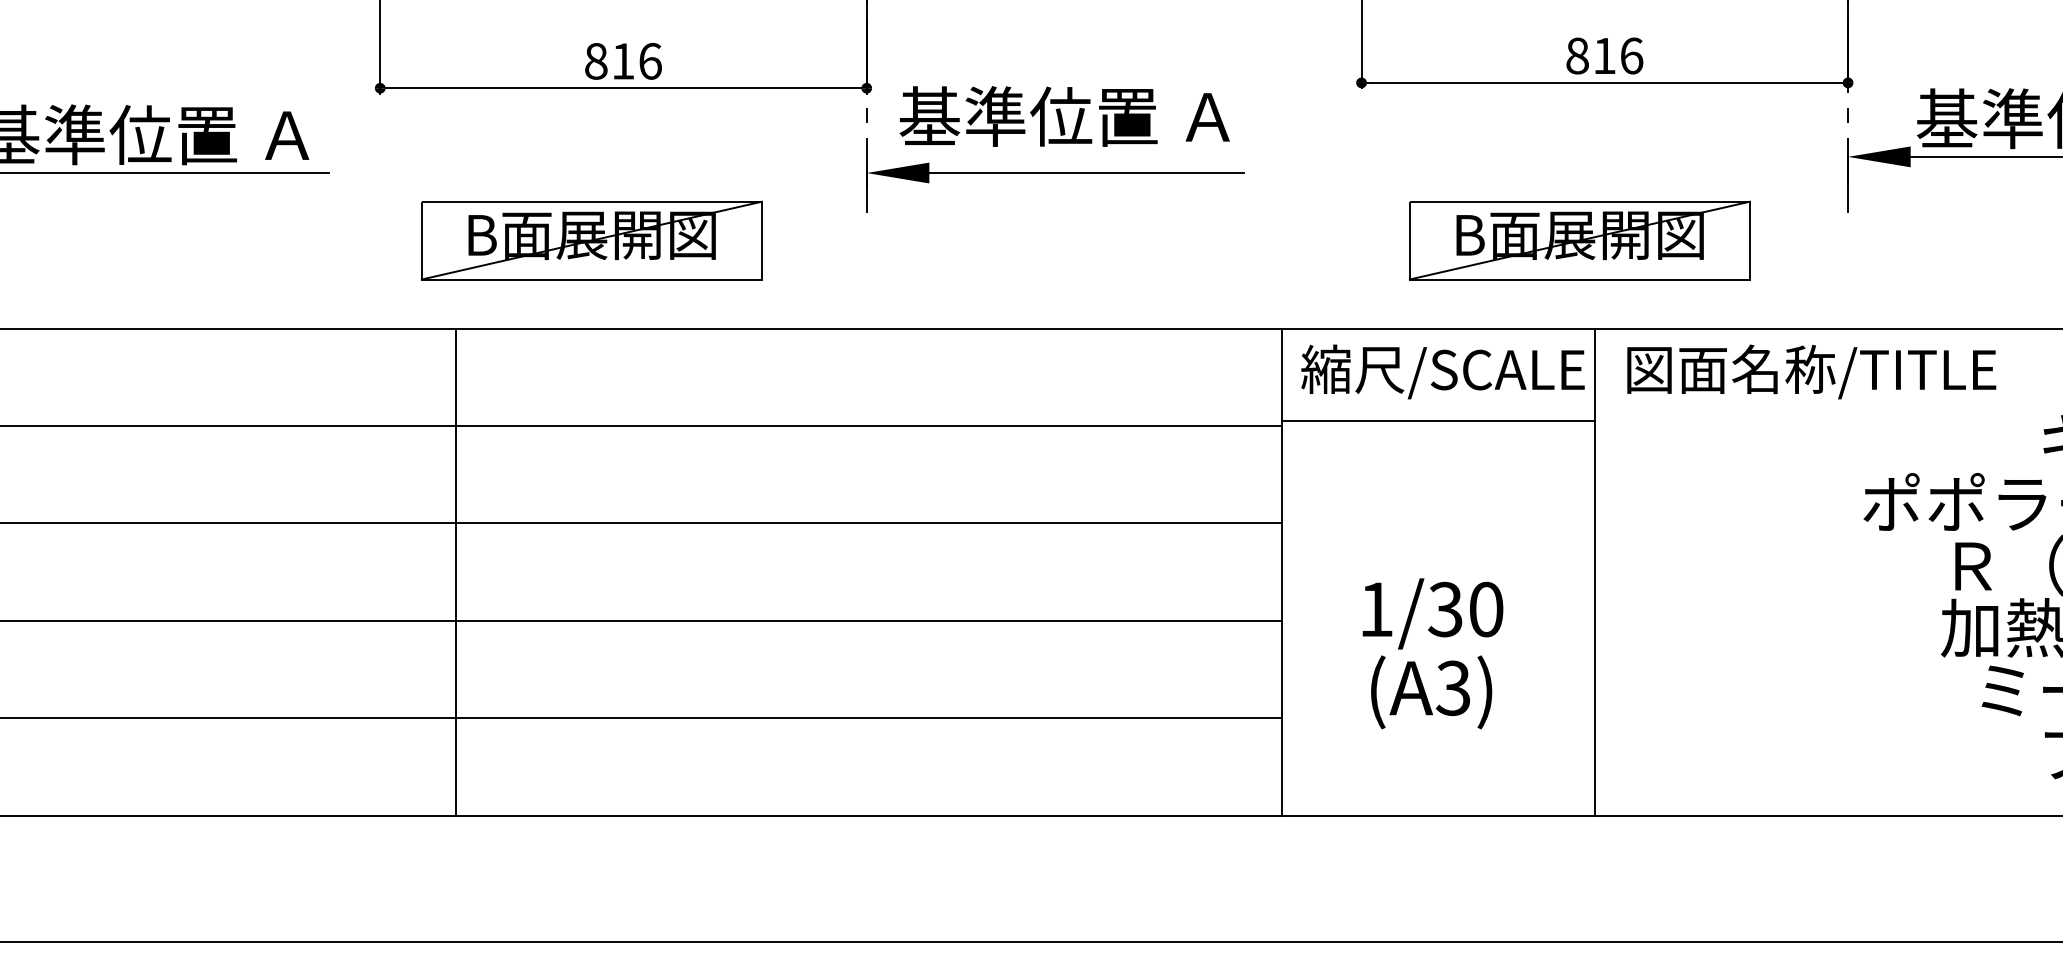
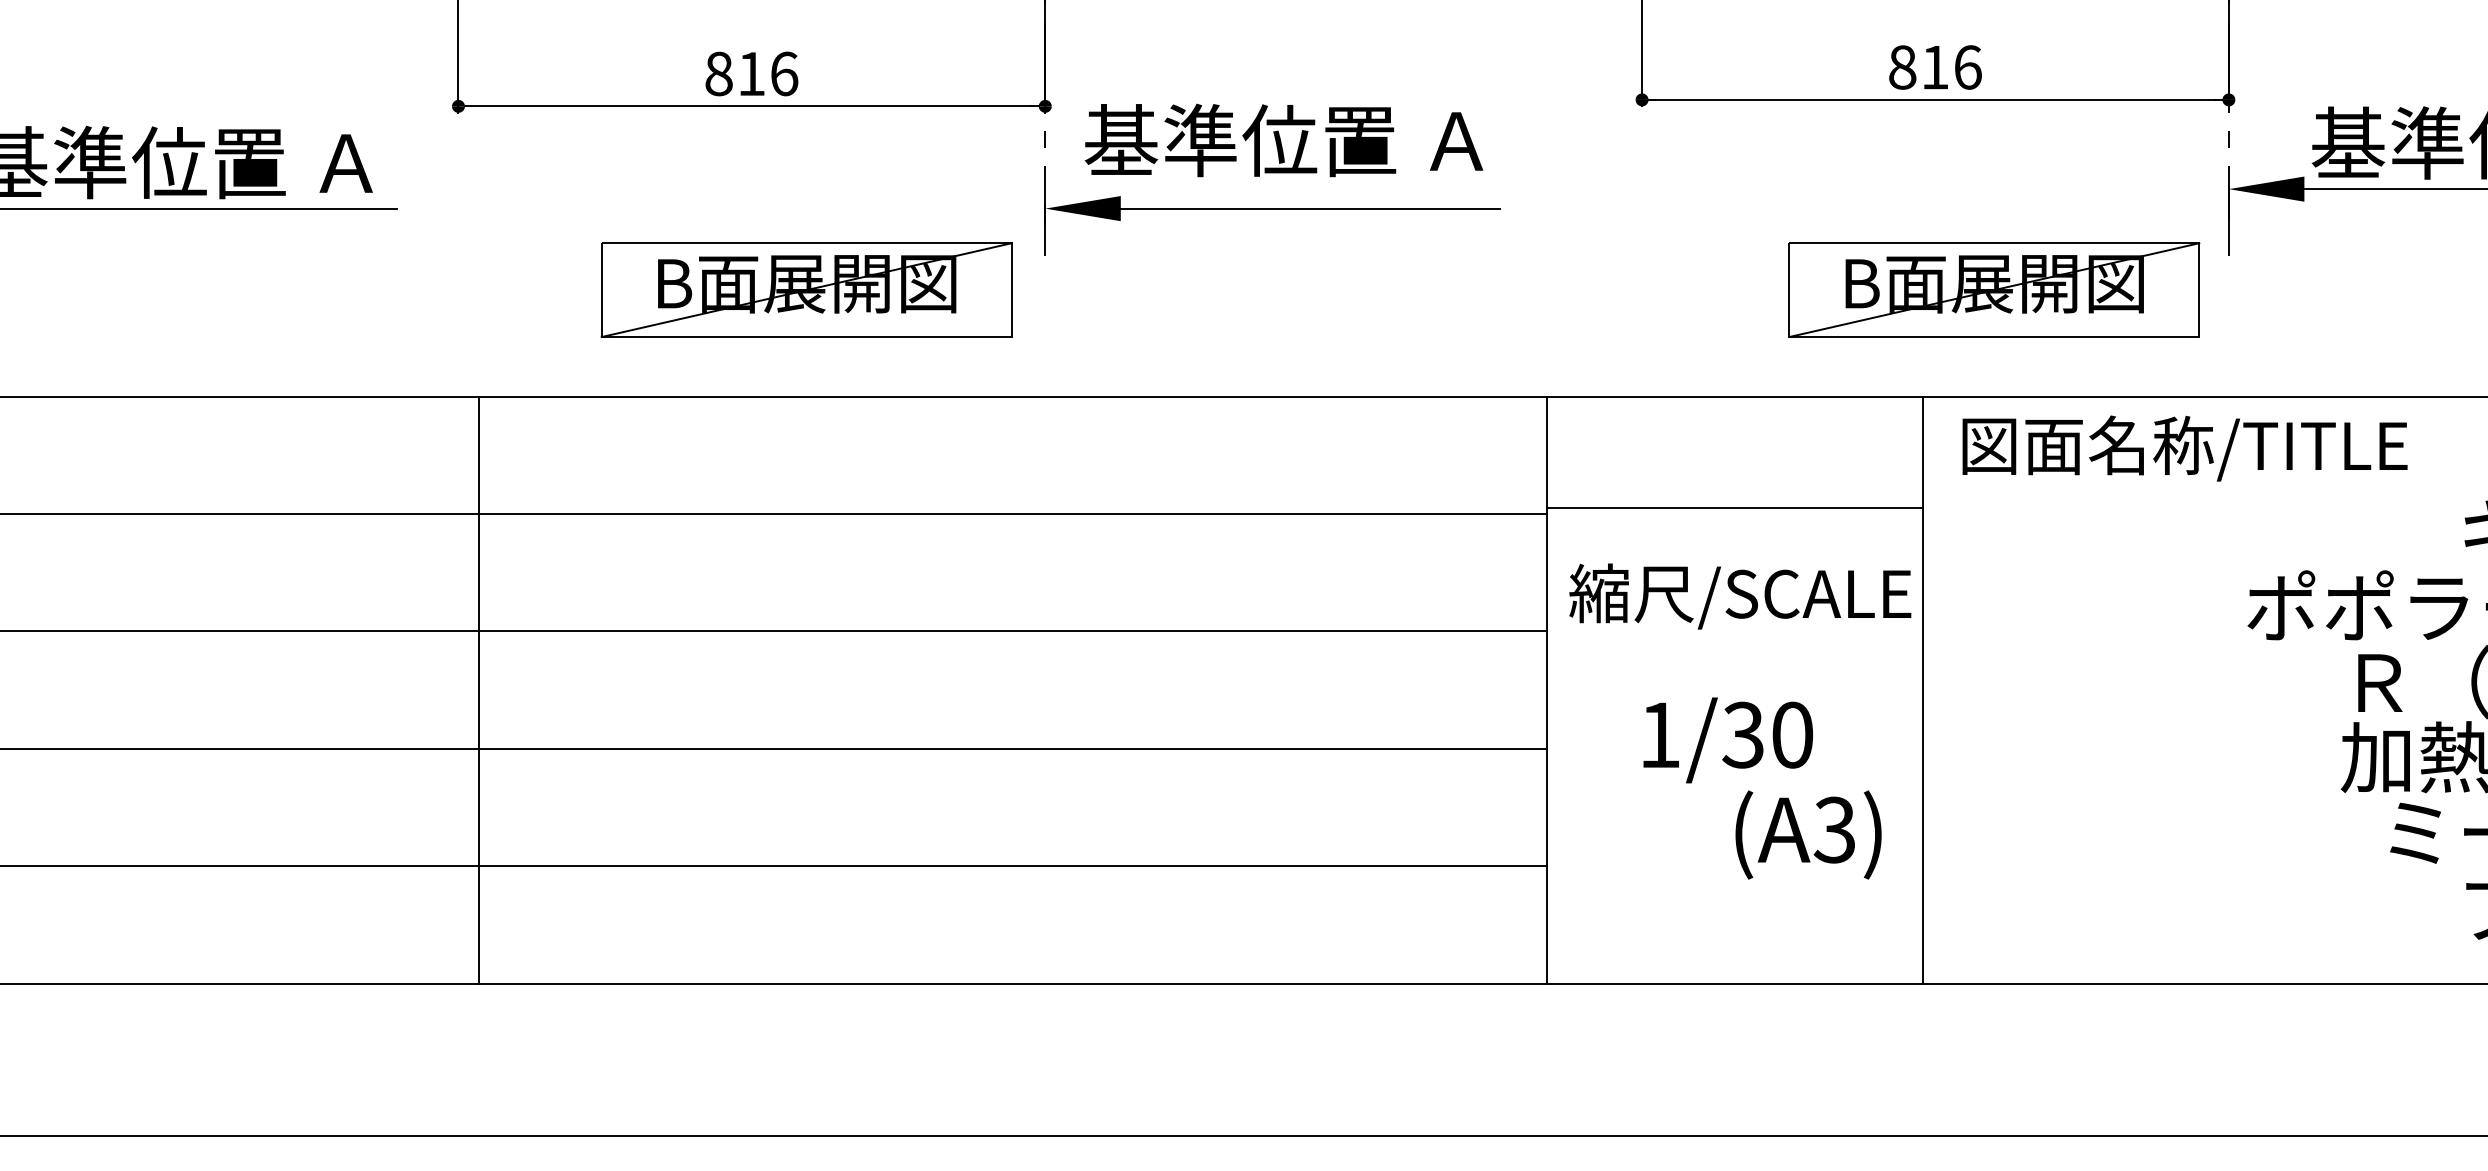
part: (591, 240) -> (806, 289), moved
part: (1579, 240) -> (1994, 289), moved
text: (1443, 371) -> (1740, 596), moved
line: (455, 572) -> (479, 690), moved
text: (1431, 691) -> (1808, 834), moved

